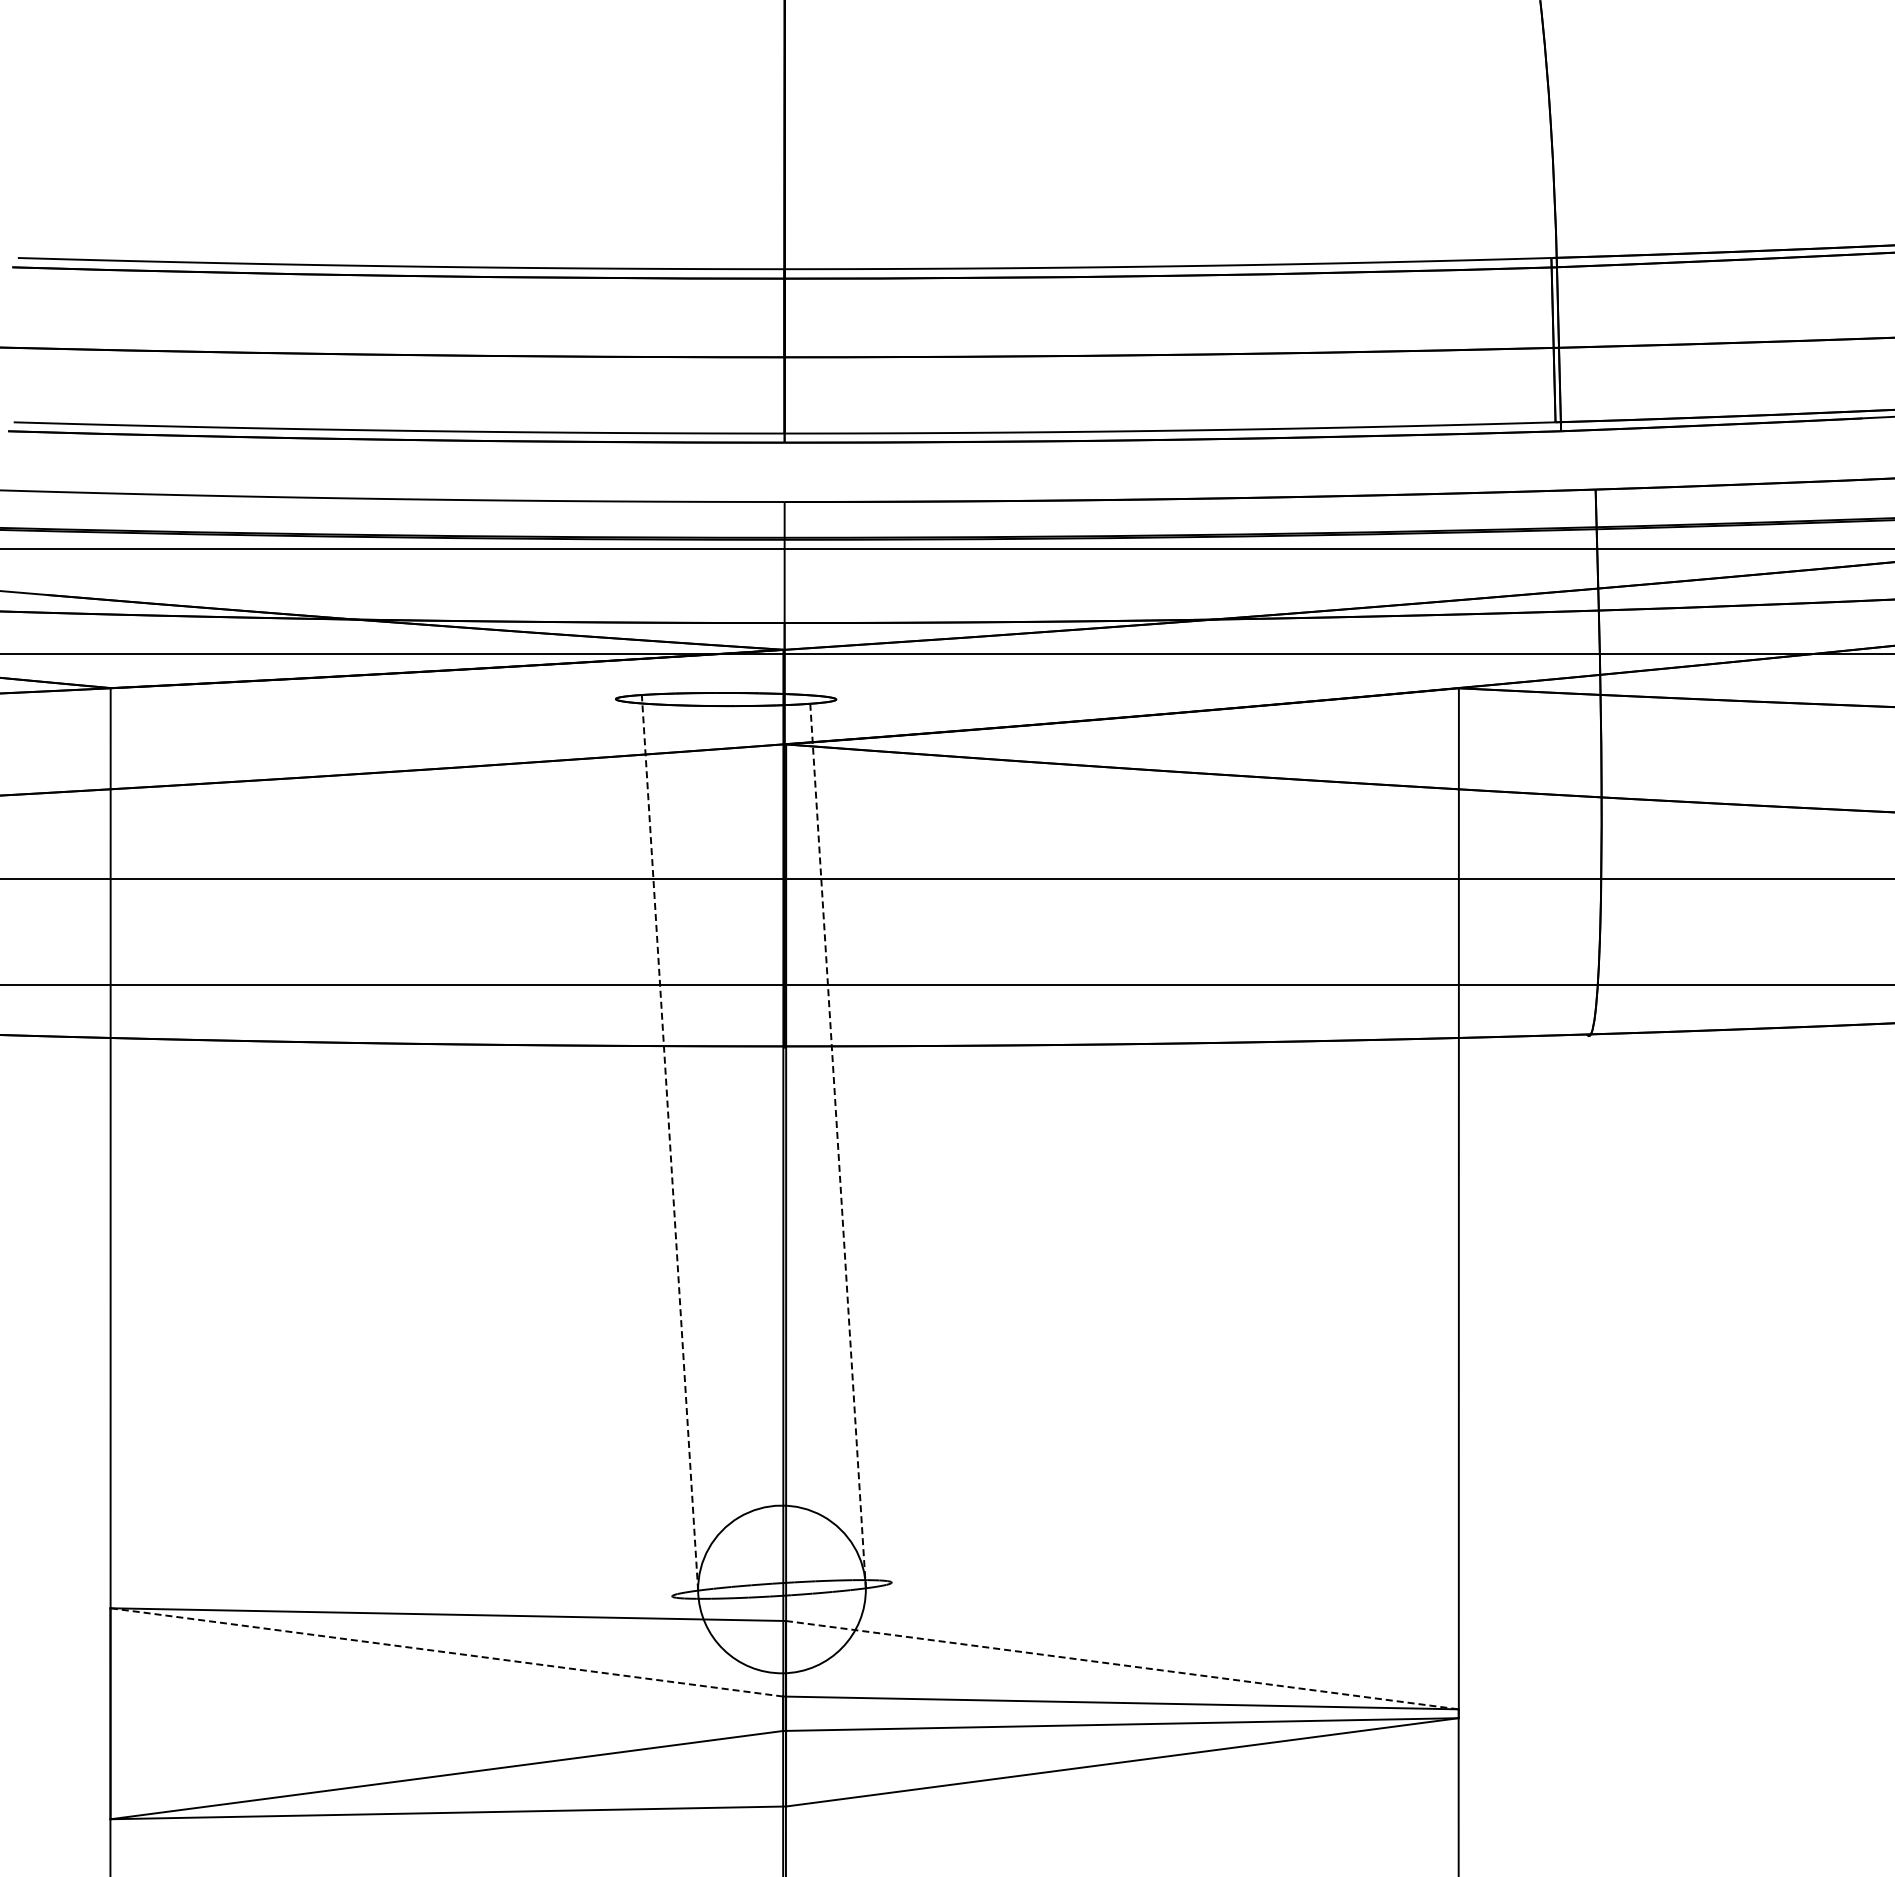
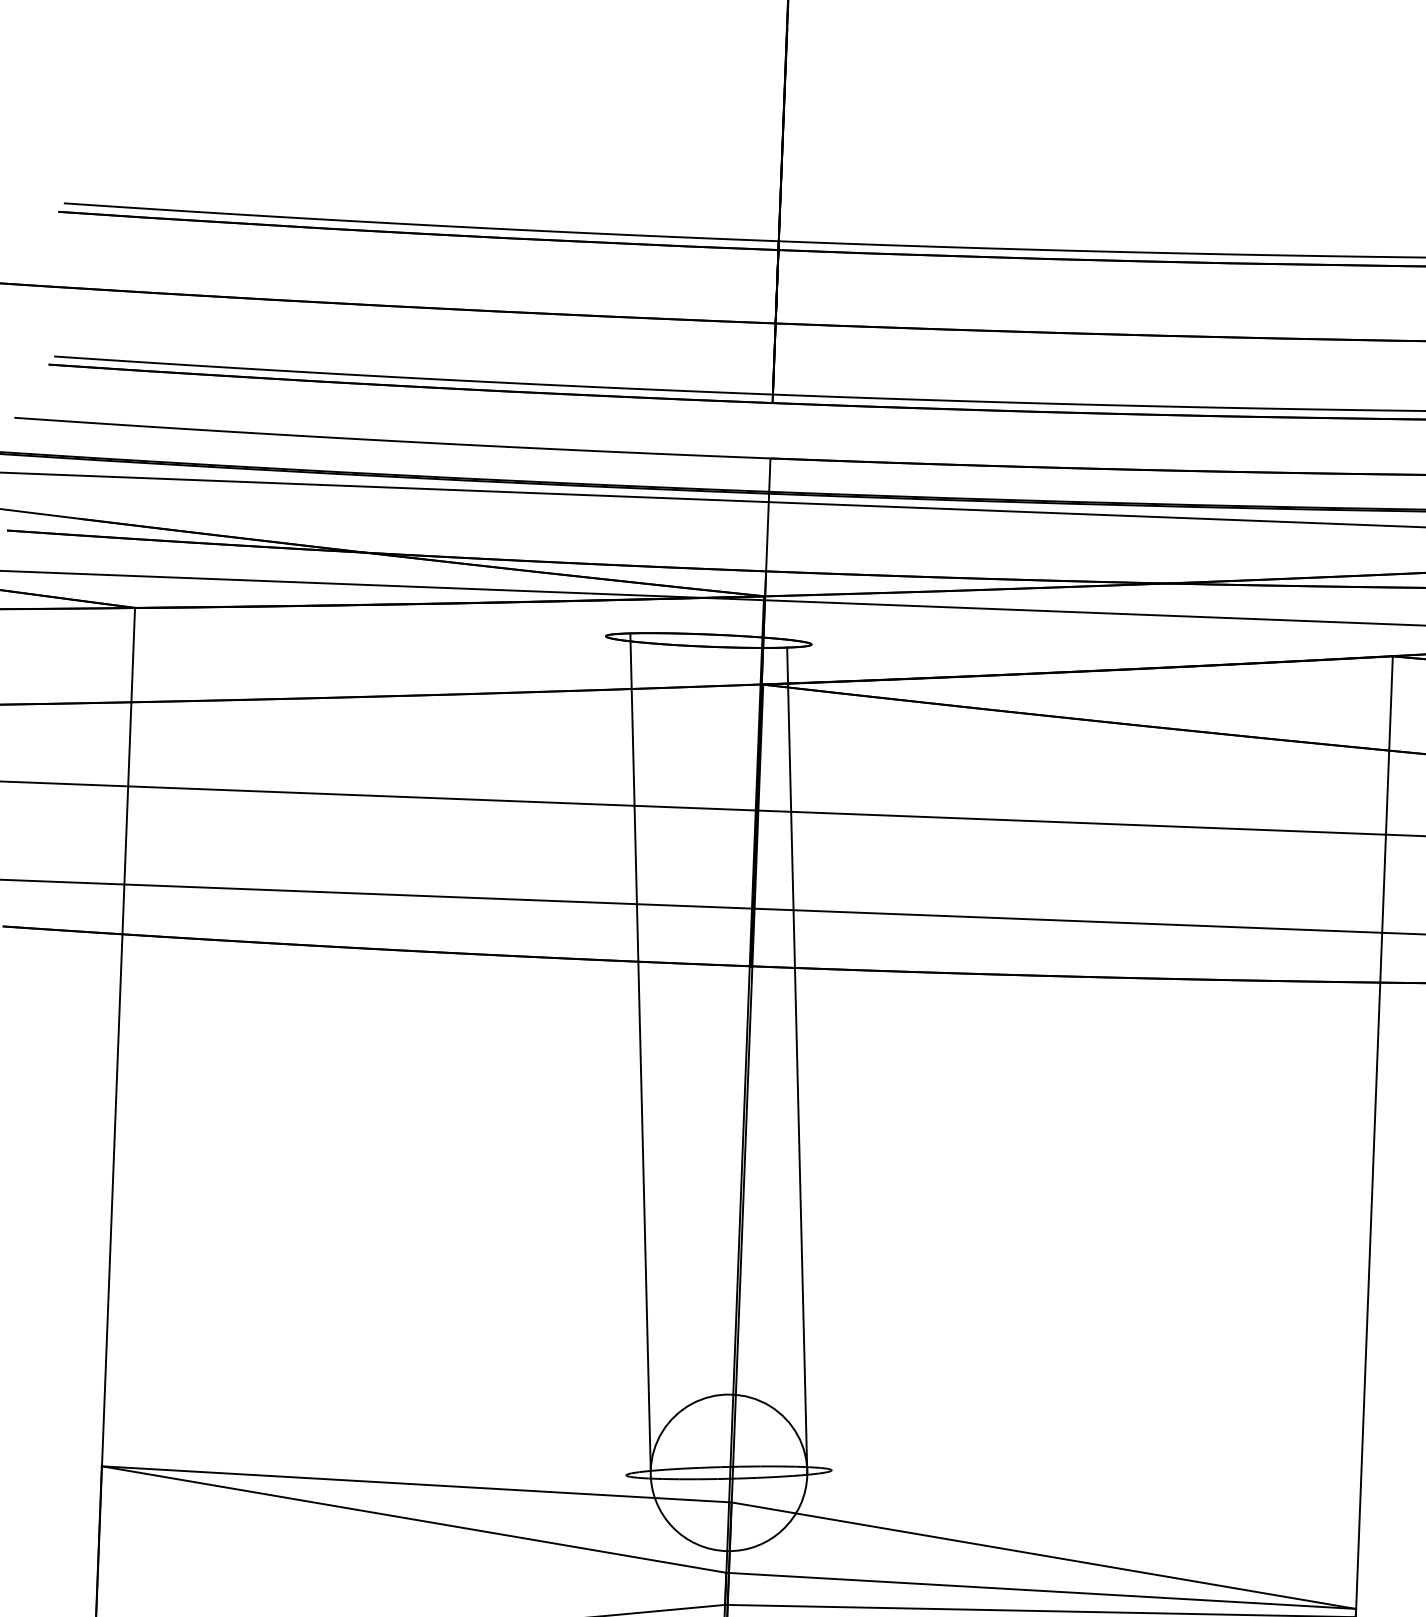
line: (670, 1142) -> (641, 1051), dashed -> solid
line: (838, 1146) -> (797, 1061), dashed -> solid
line: (446, 1652) -> (413, 1519), dashed -> solid
line: (1122, 1665) -> (1043, 1555), dashed -> solid

